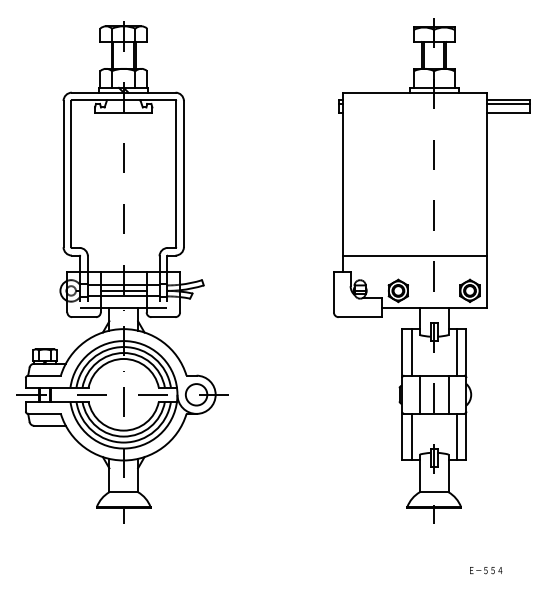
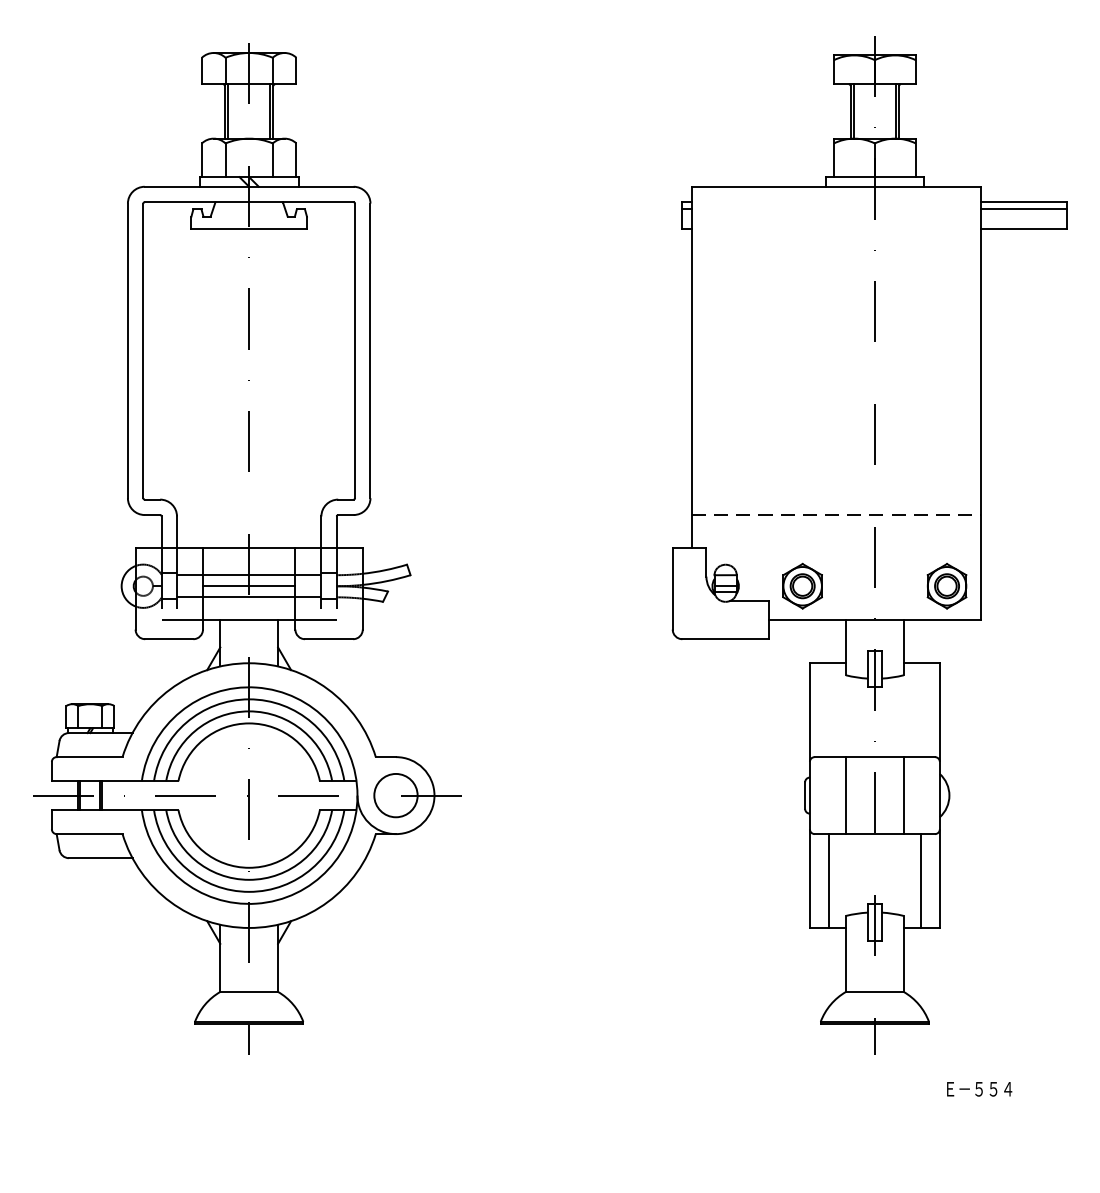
line: (415, 255) -> (837, 514), solid -> dashed
line: (411, 352) -> (829, 710), removed
line: (456, 352) -> (919, 710), removed
text: (486, 570) -> (980, 1089), moved

